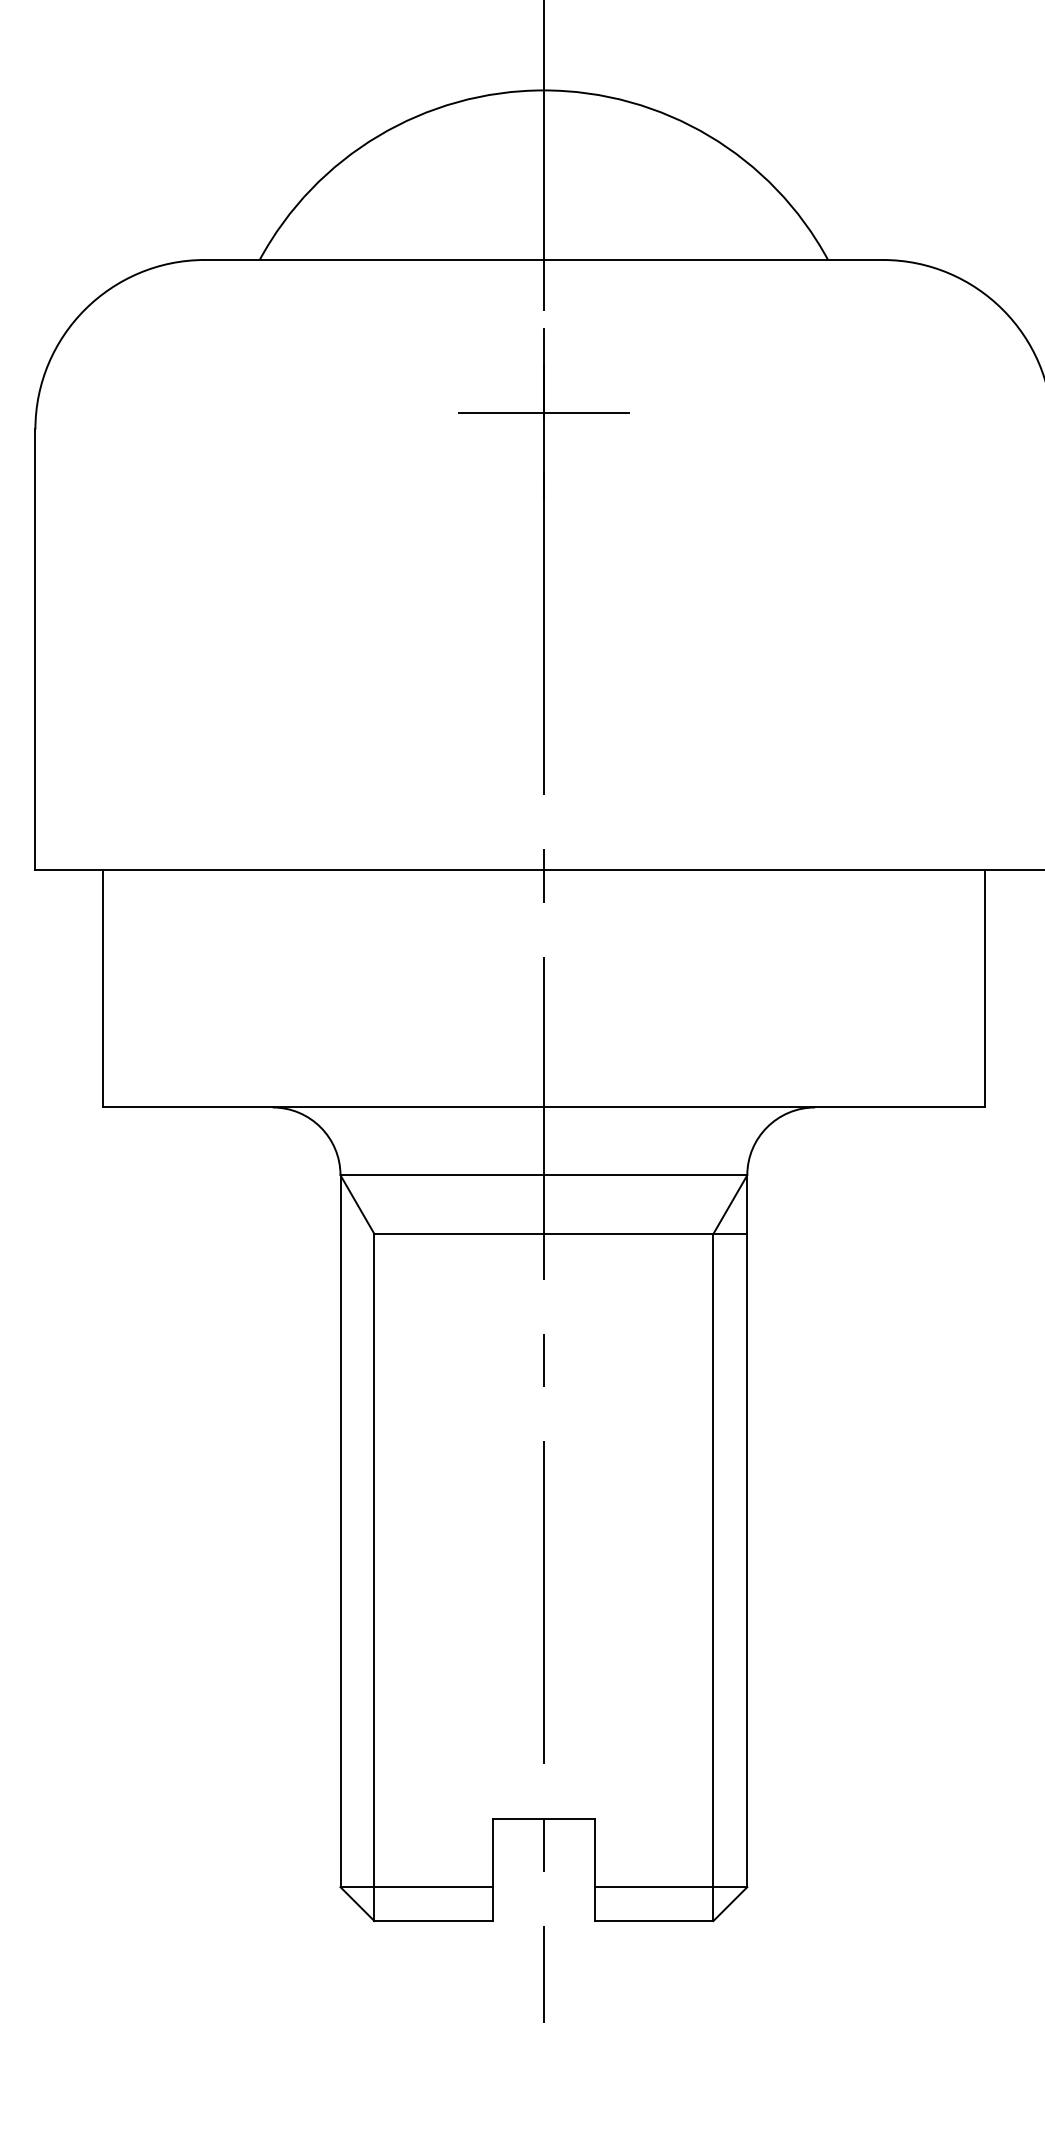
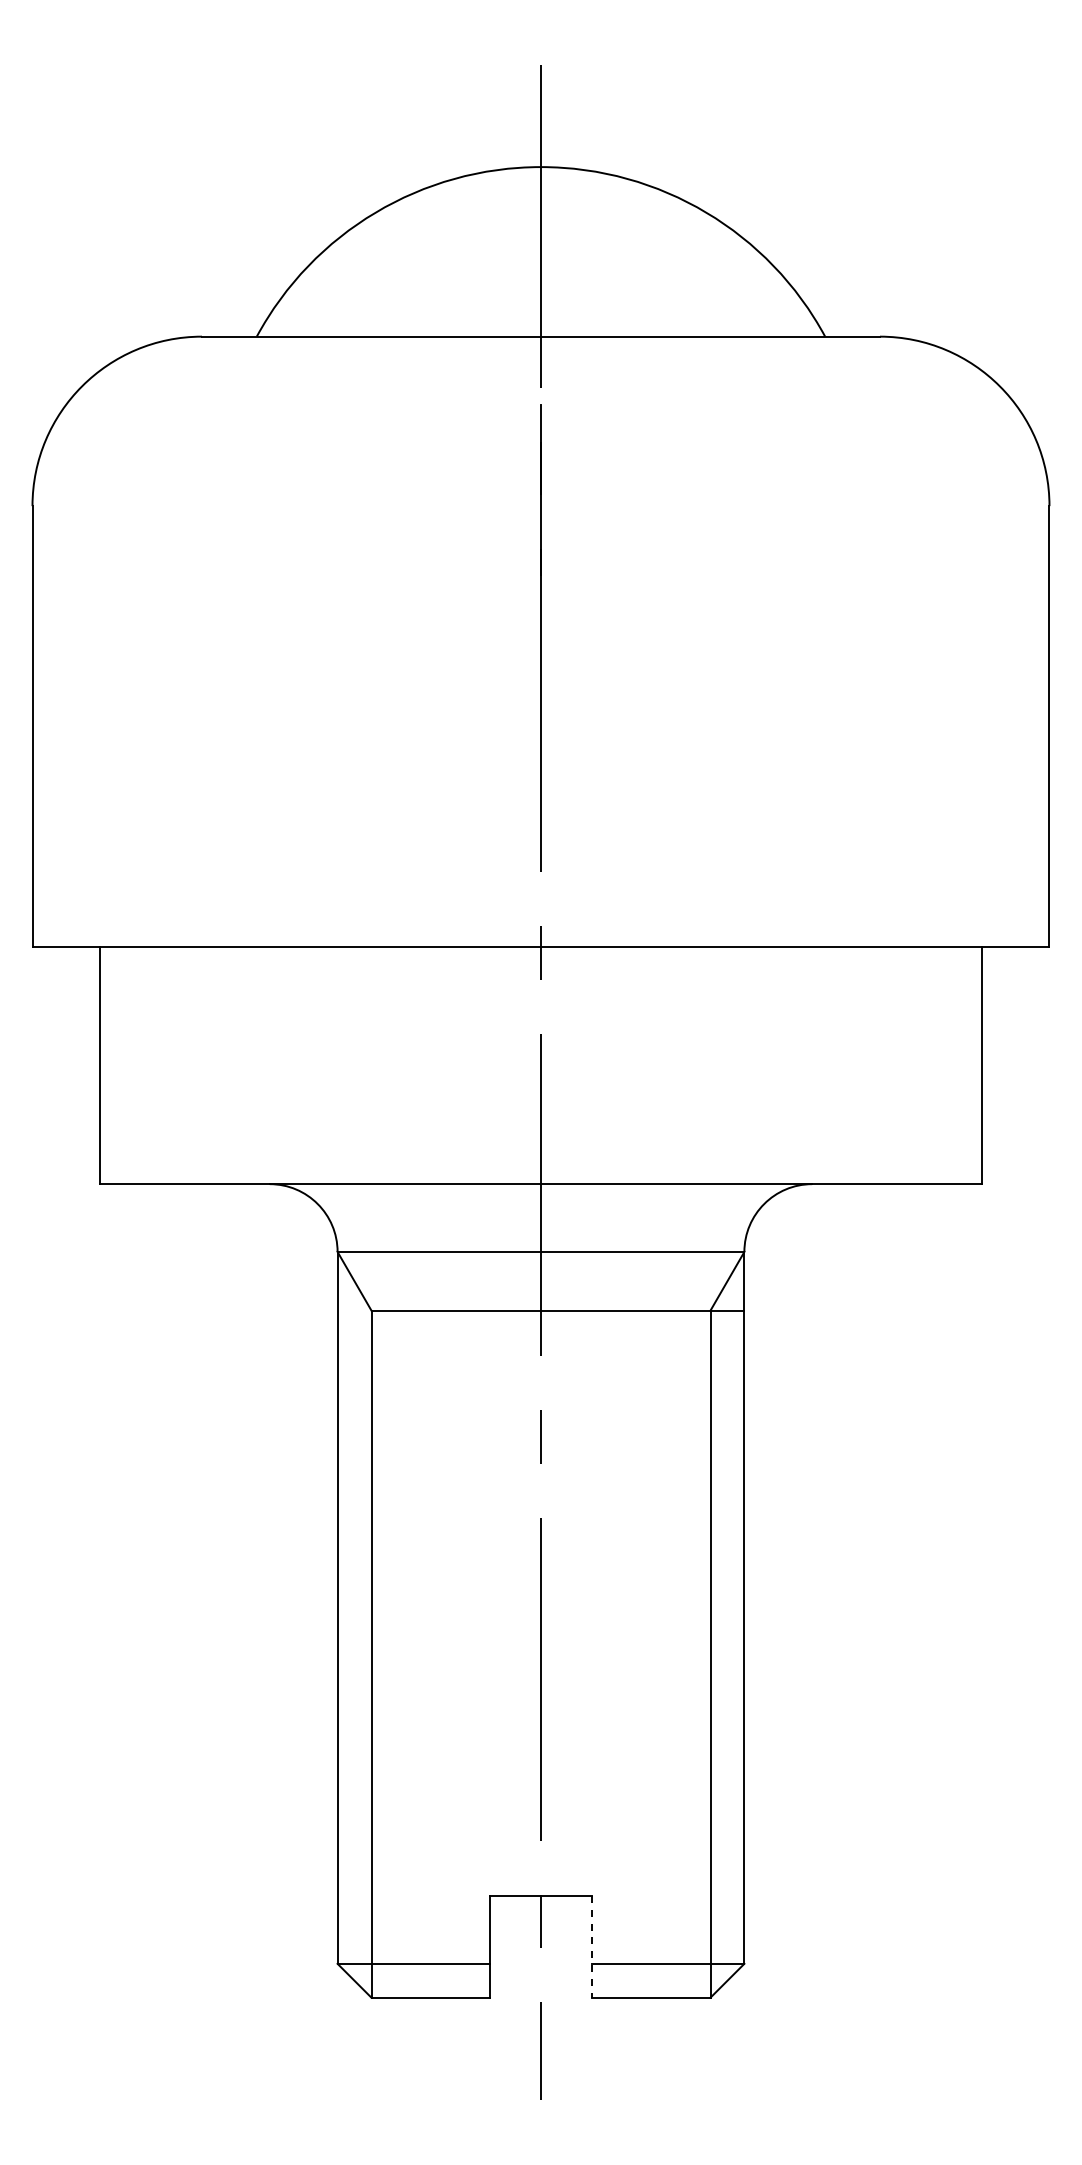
line: (543, 413) -> (540, 490), removed
line: (594, 1869) -> (591, 1946), solid -> dashed

